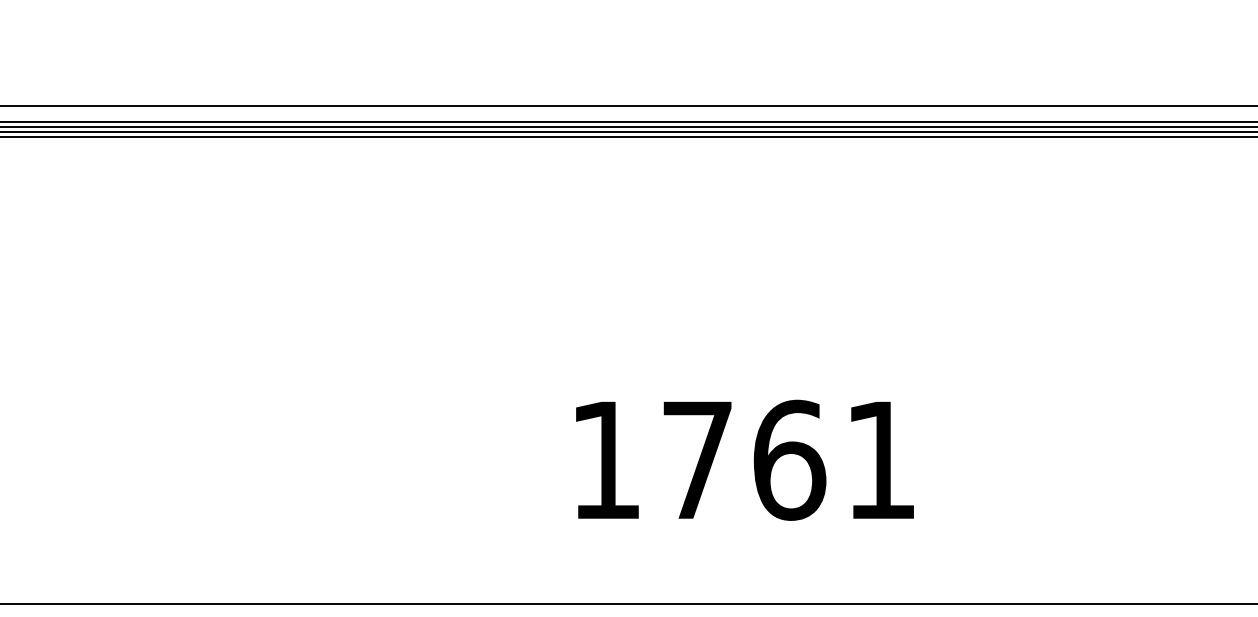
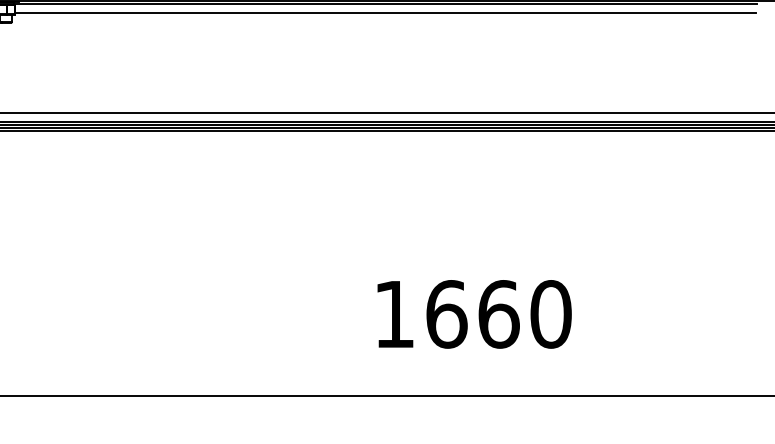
text: (788, 460) -> (498, 314), 1761 -> 1660

